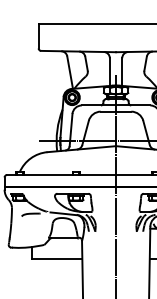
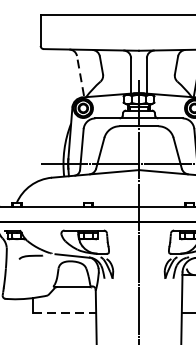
line: (70, 72) -> (81, 76), solid -> dashed
line: (57, 259) -> (64, 314), solid -> dashed

